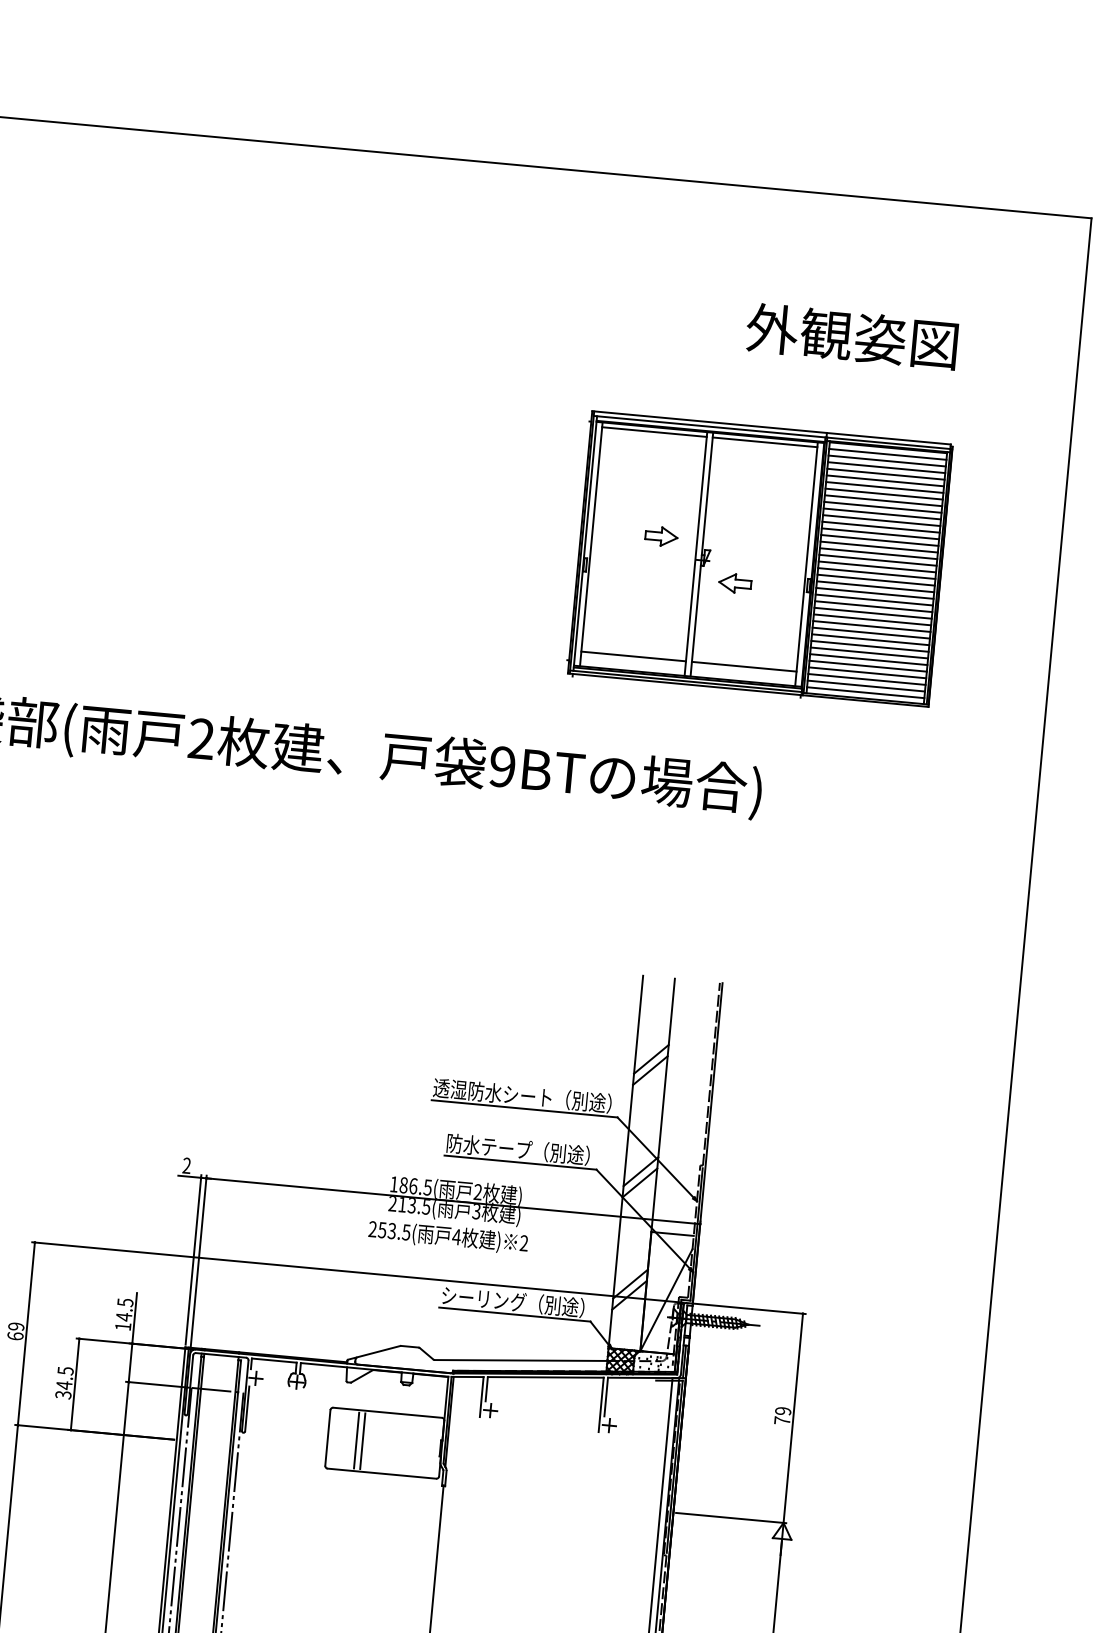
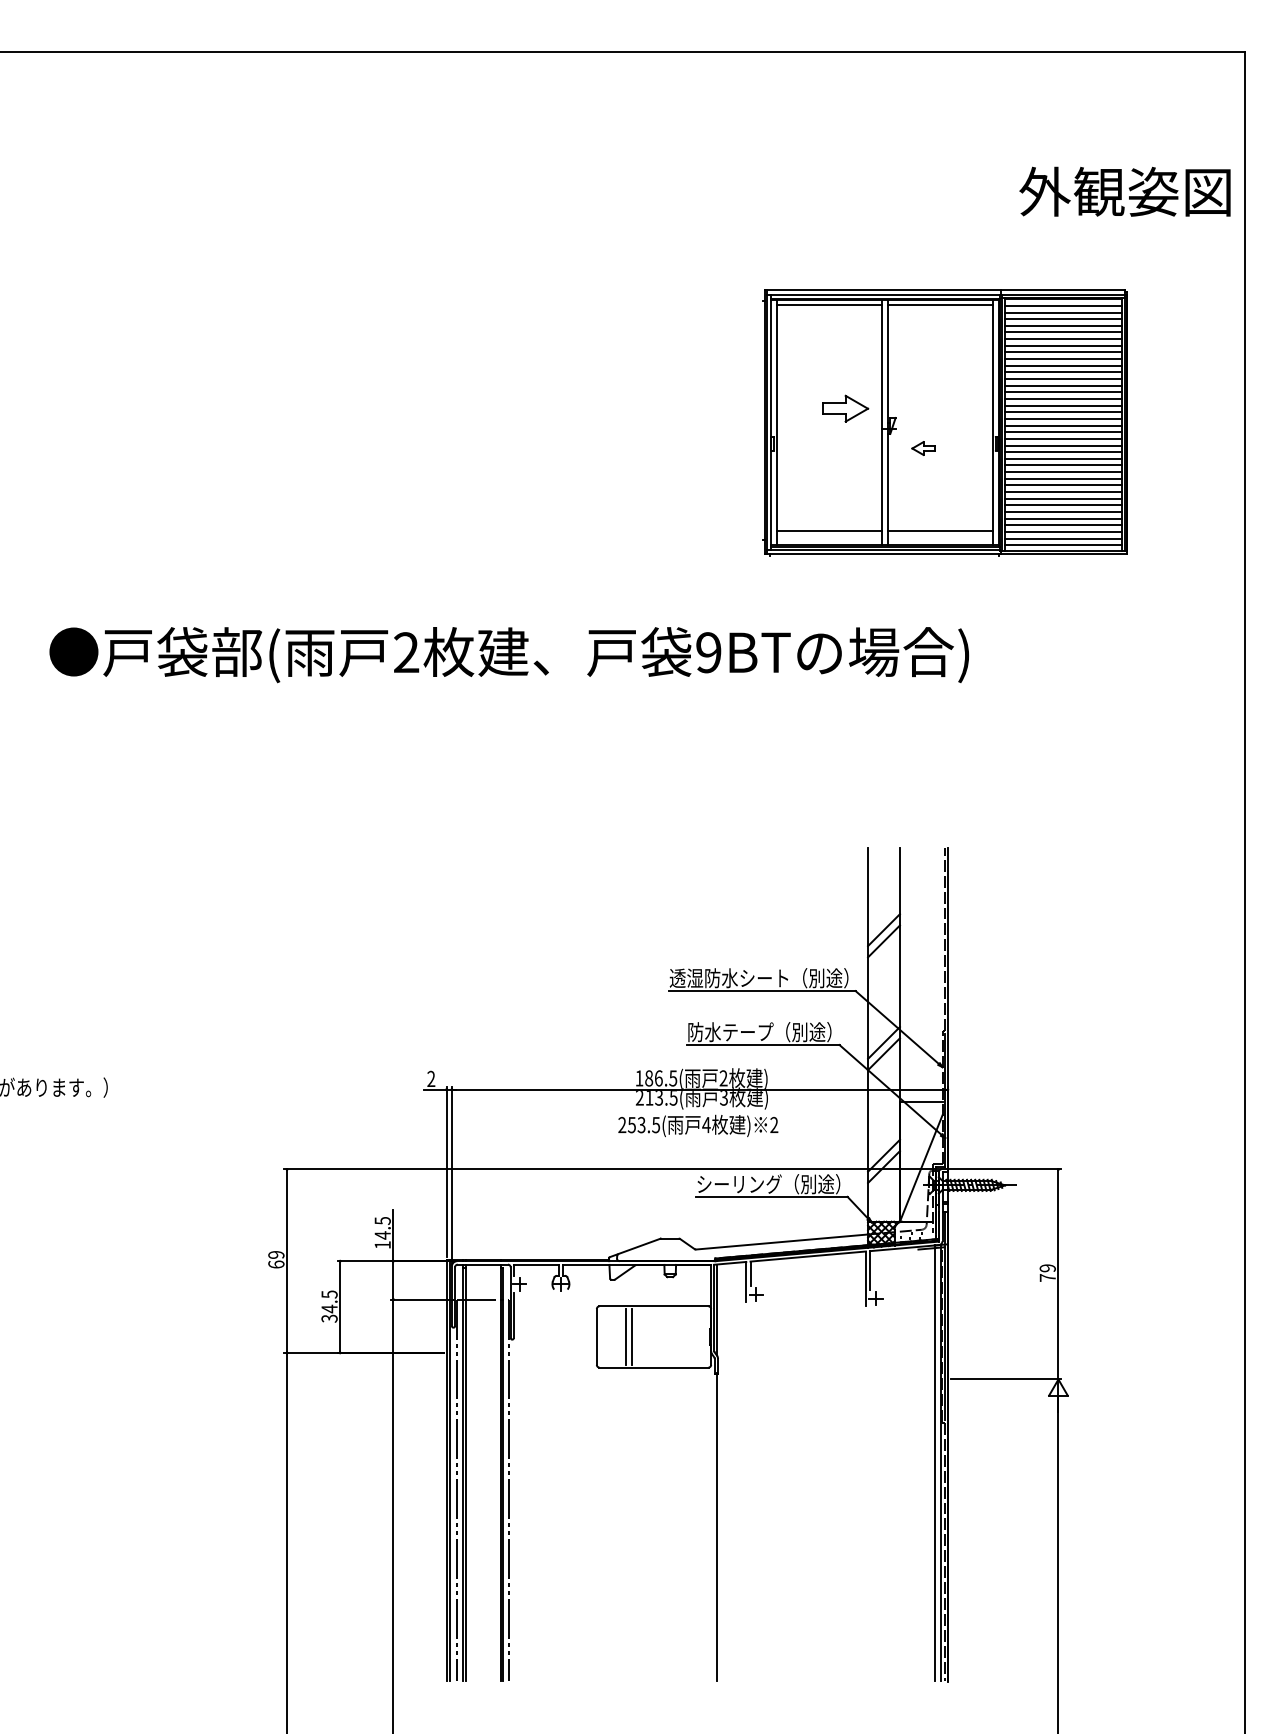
text: (851, 336) -> (1124, 191), moved
part: (661, 536) -> (845, 408), size x1.4
part: (735, 583) -> (923, 448), size x0.7

